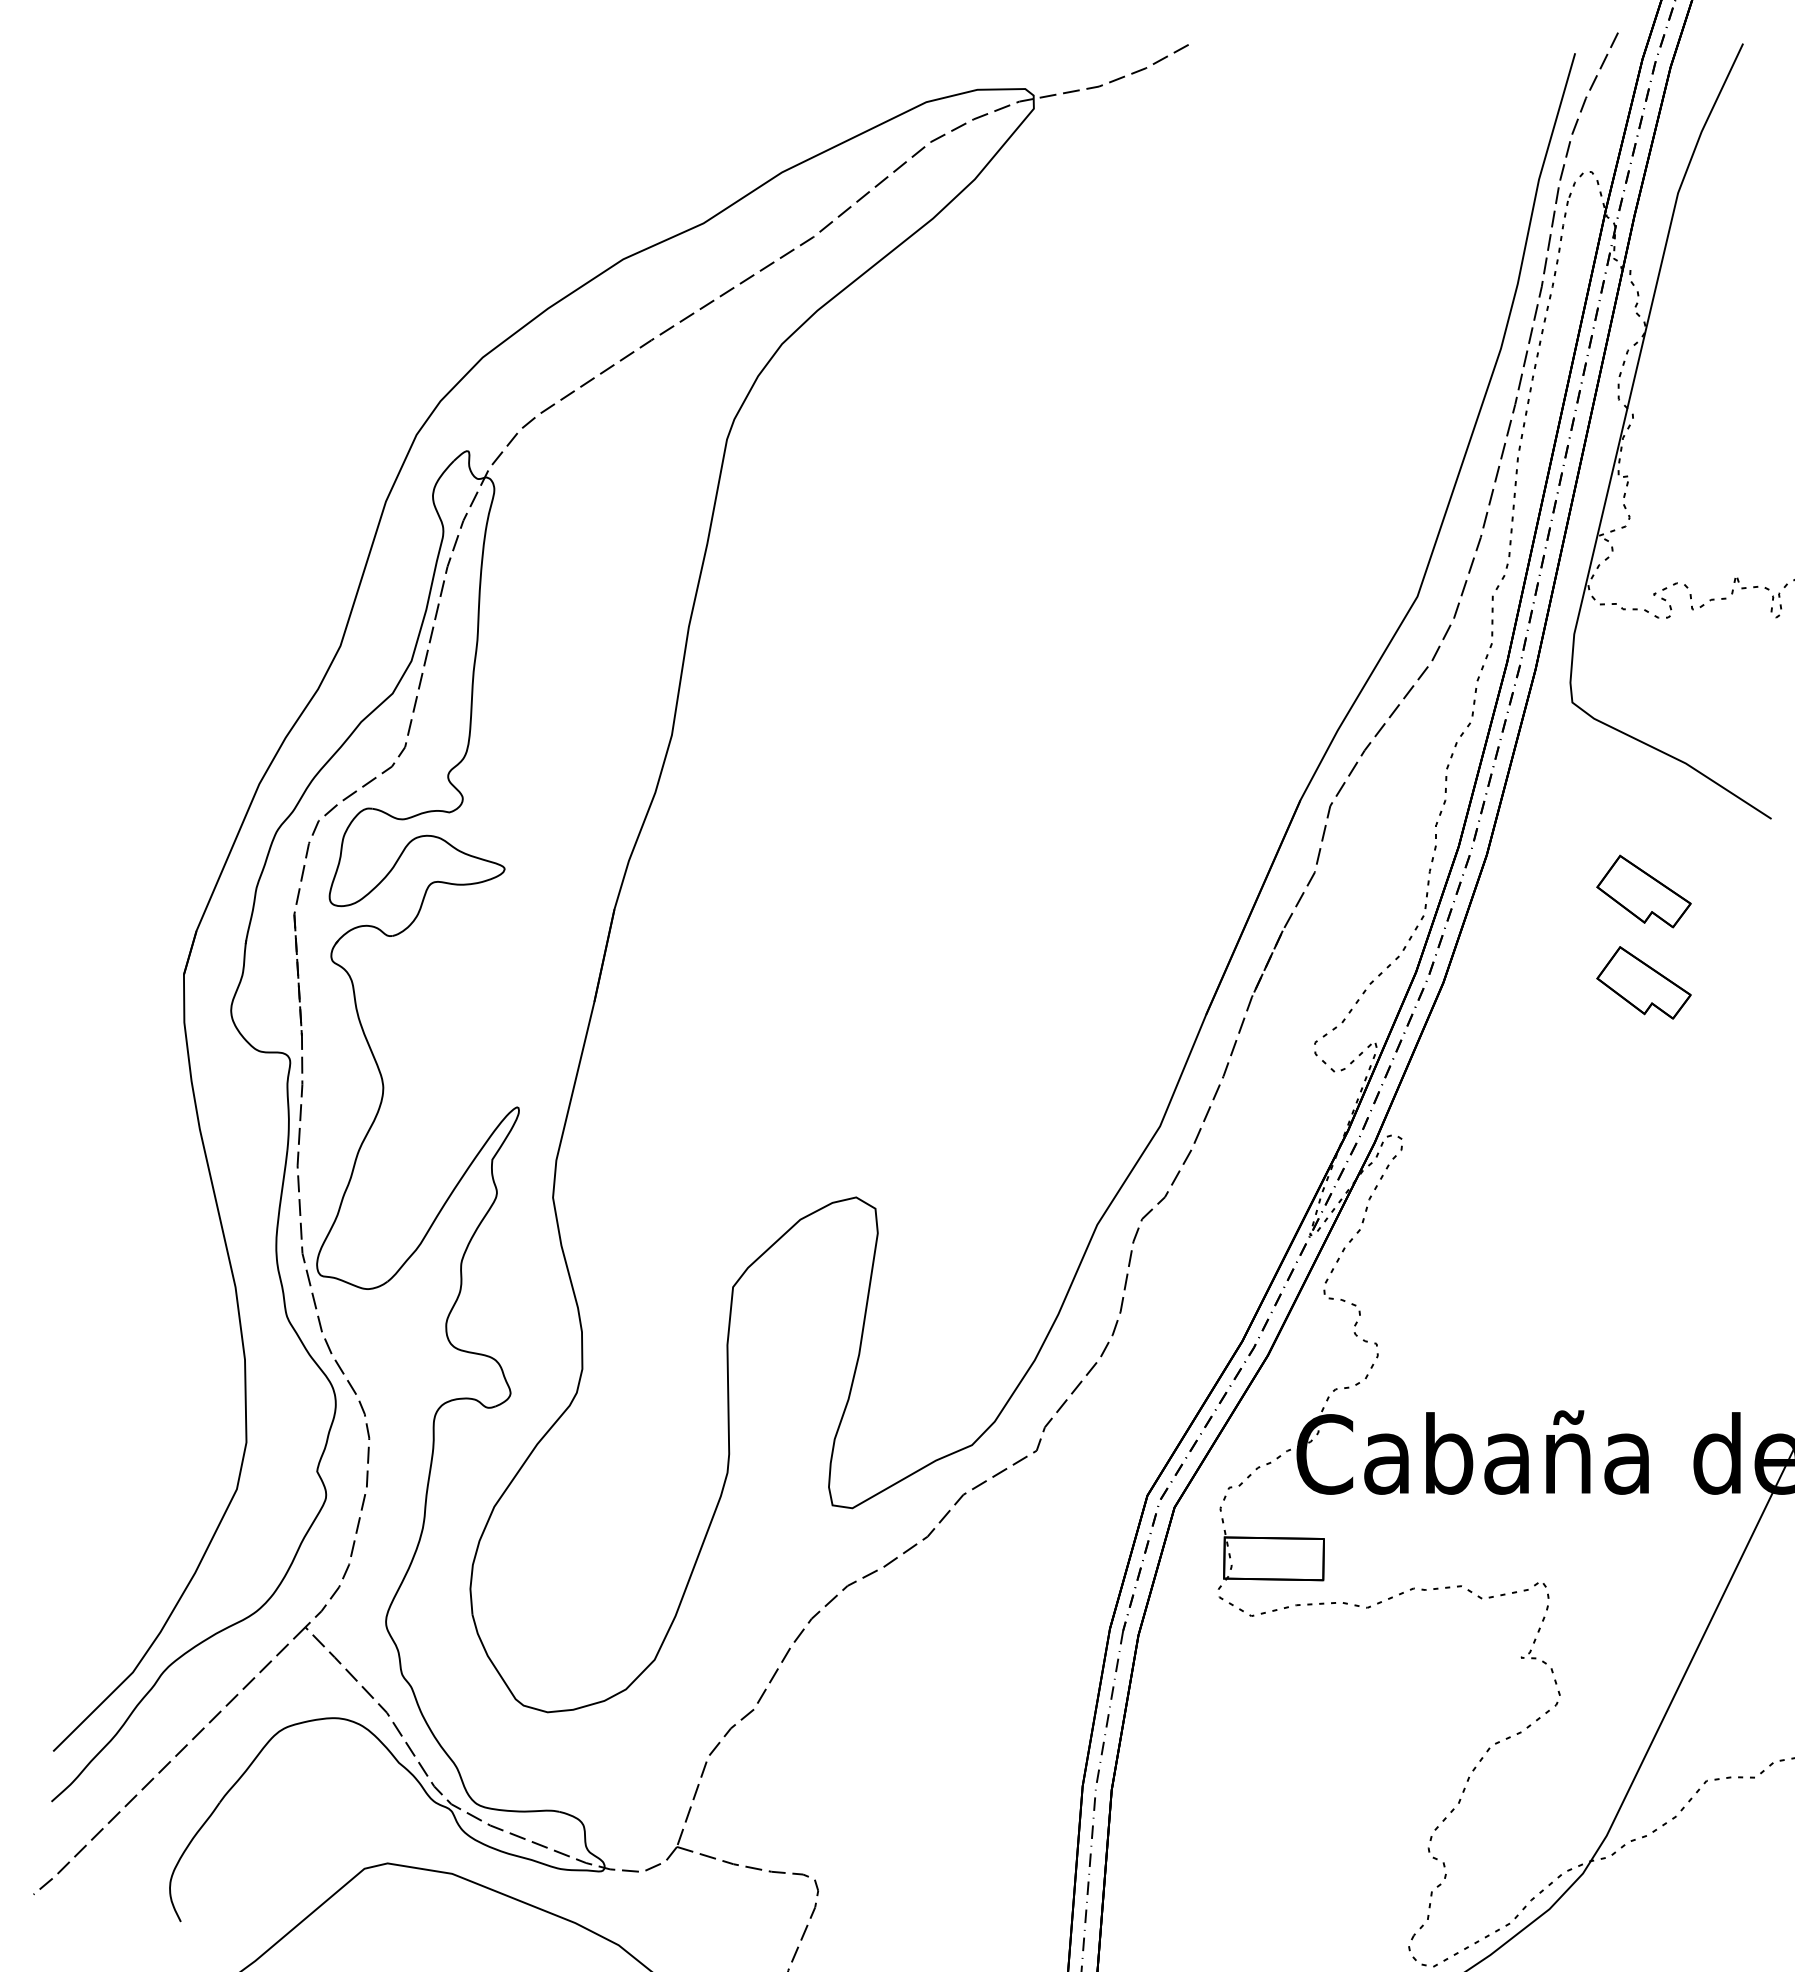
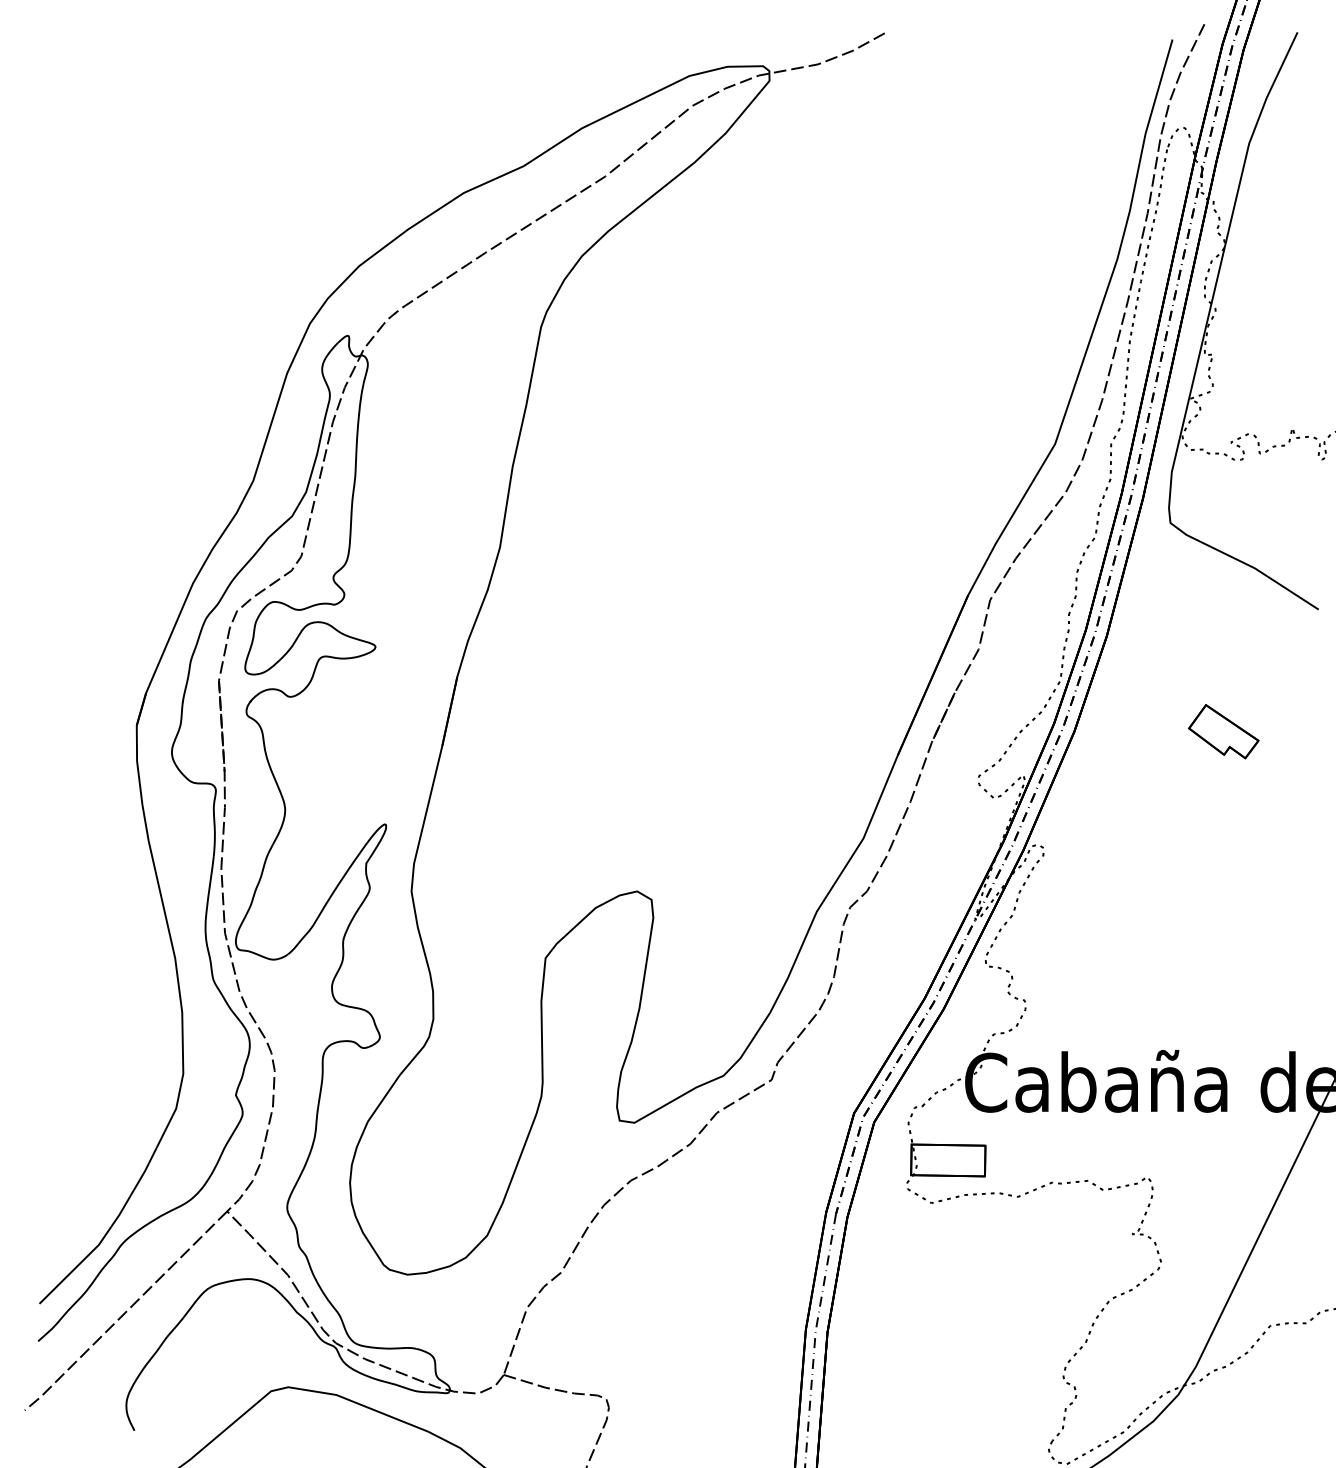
part: (1643, 891) -> (1223, 663), removed

